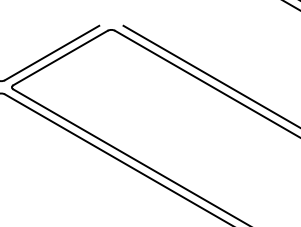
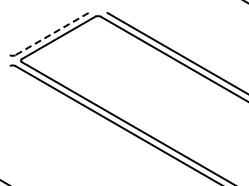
line: (51, 53) -> (51, 34), solid -> dashed

